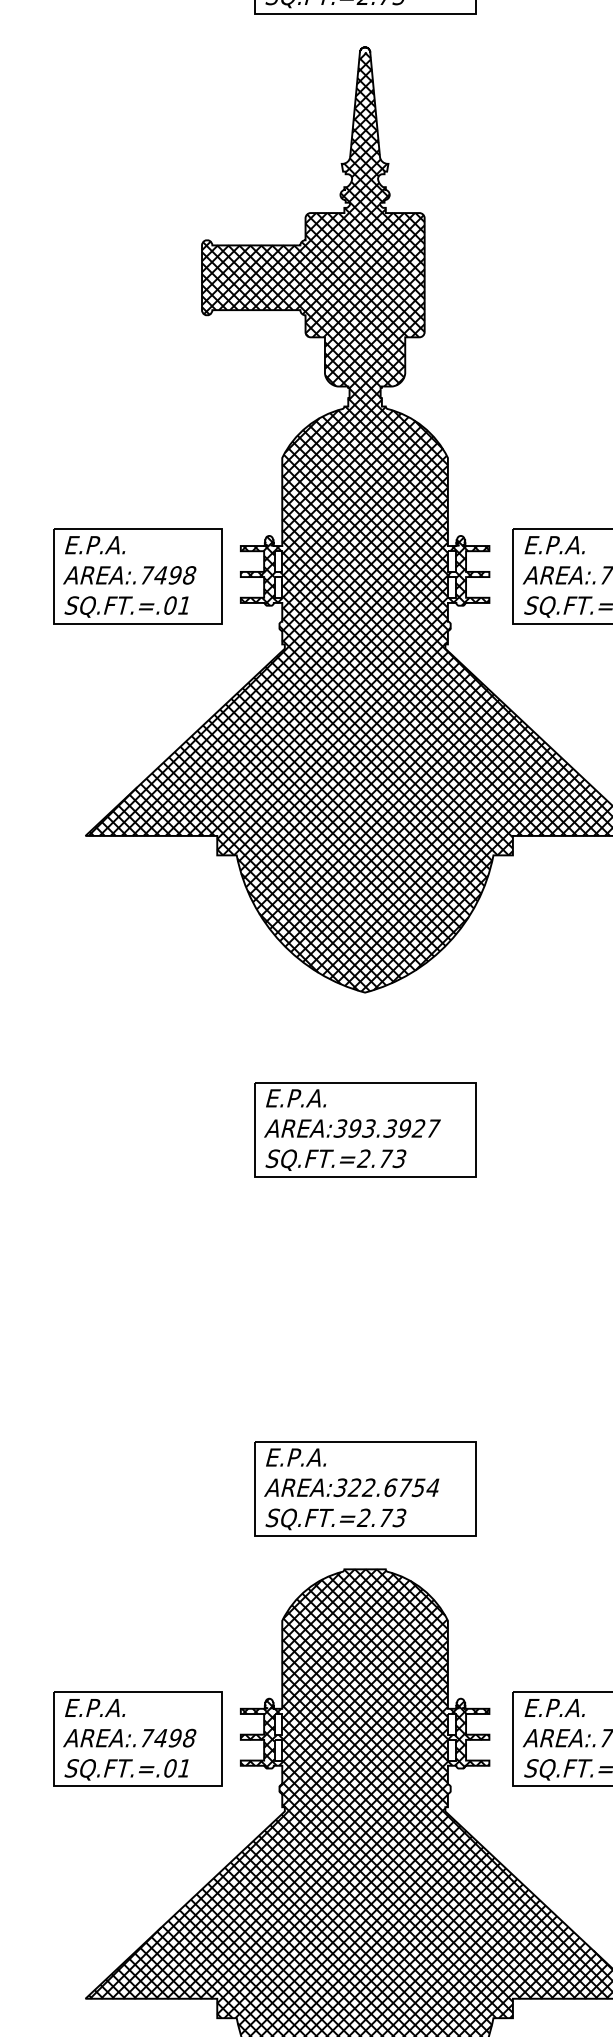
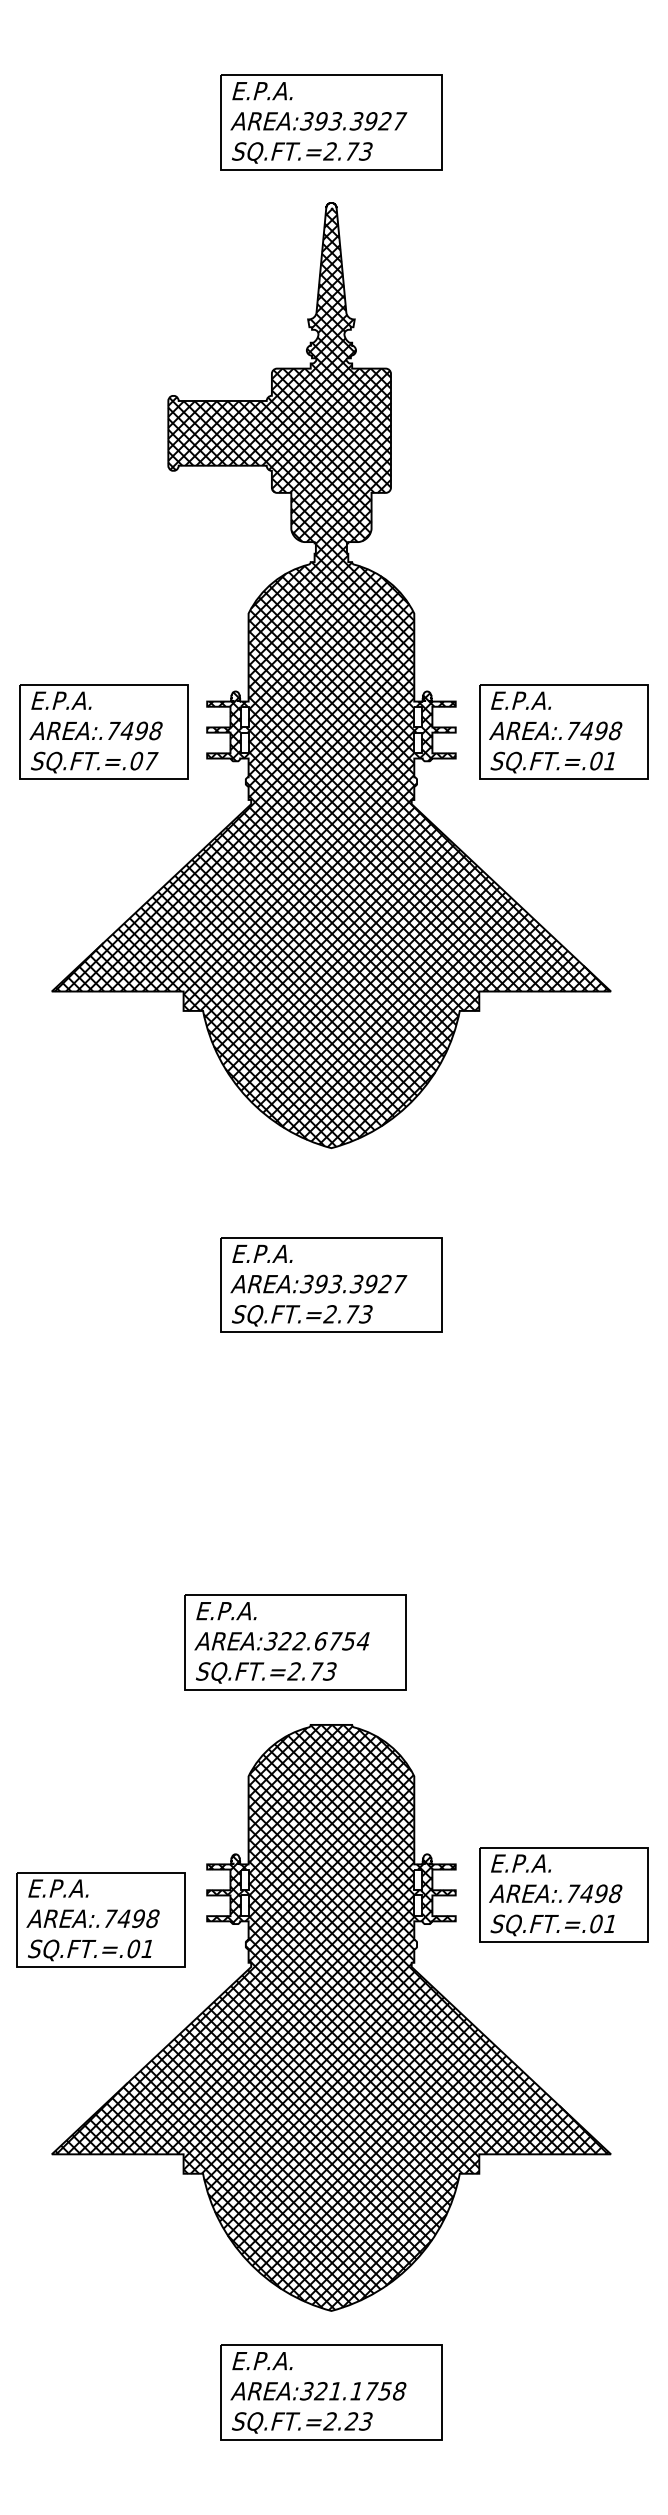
text: (185, 605) -> (151, 761), SQ.FT.=.01 -> SQ.FT.=.07
part: (365, 1488) -> (295, 1642), moved
part: (137, 1738) -> (100, 1919), moved

